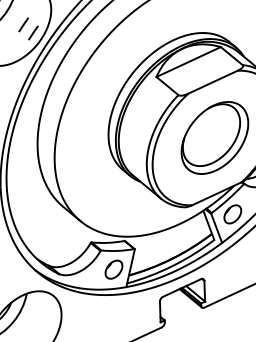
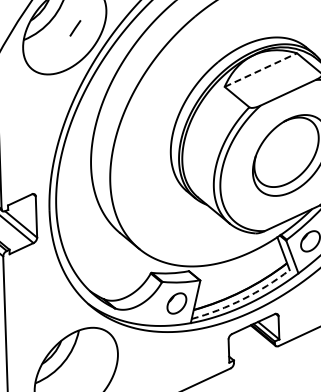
line: (33, 33) -> (86, 37), removed
line: (188, 62) -> (260, 70), solid -> dashed
arc: (173, 266) -> (243, 299), solid -> dashed

